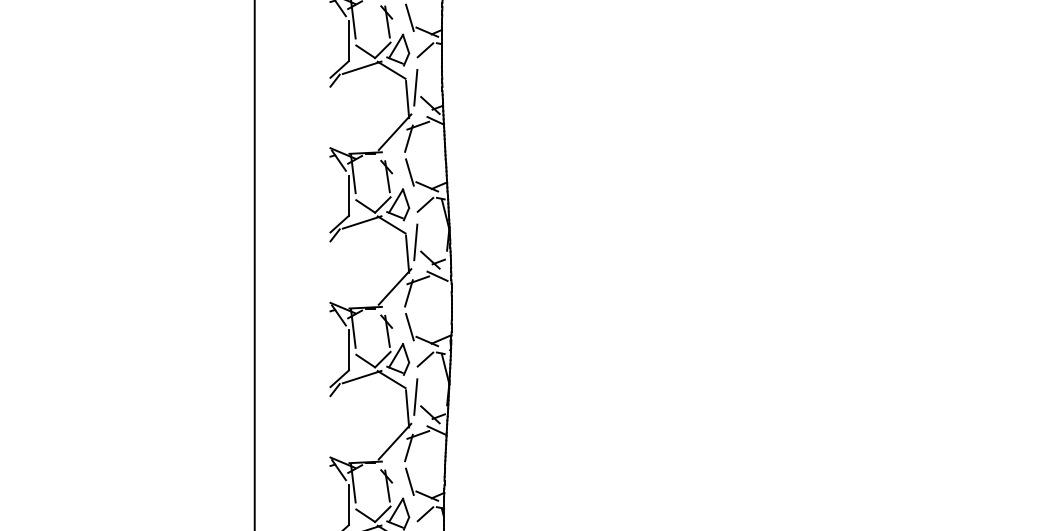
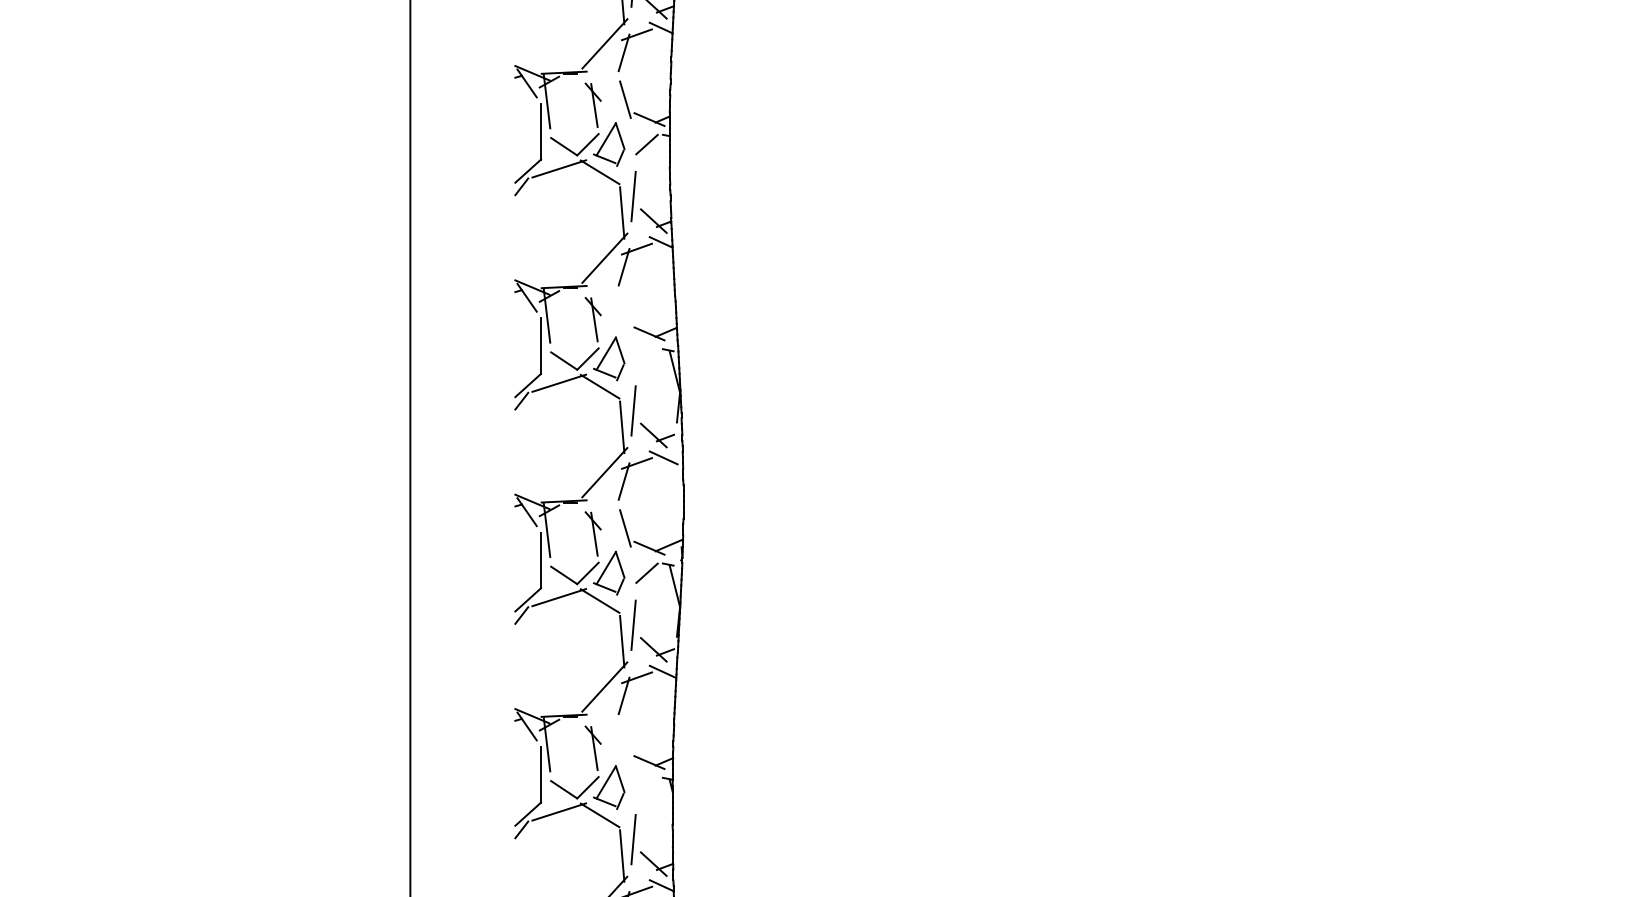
line: (409, 172) -> (625, 313), removed
line: (425, 204) -> (646, 358), removed
line: (409, 481) -> (625, 742), removed
line: (425, 514) -> (646, 787), removed

